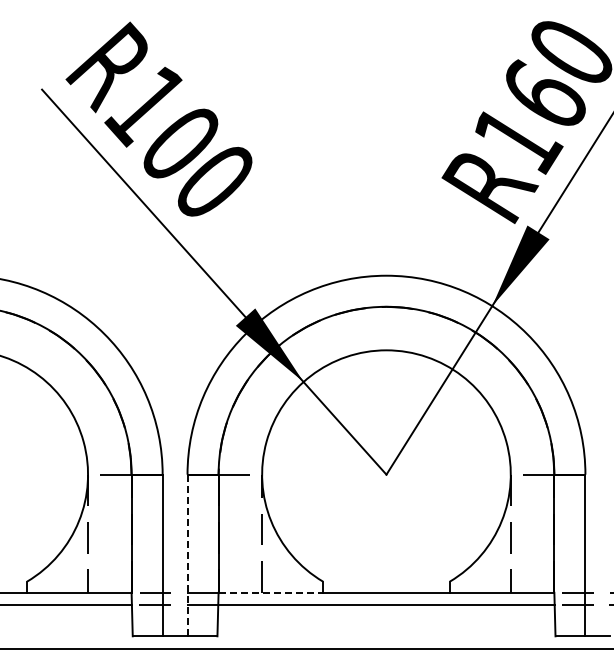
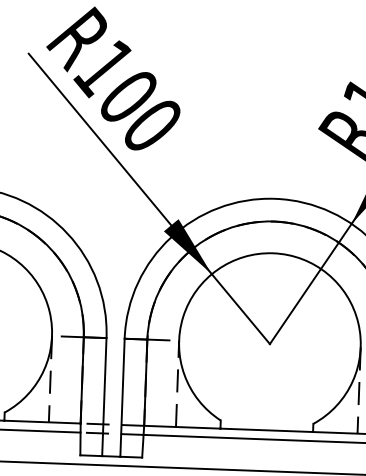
line: (187, 555) -> (122, 397), dashed -> solid
line: (271, 592) -> (182, 427), dashed -> solid

